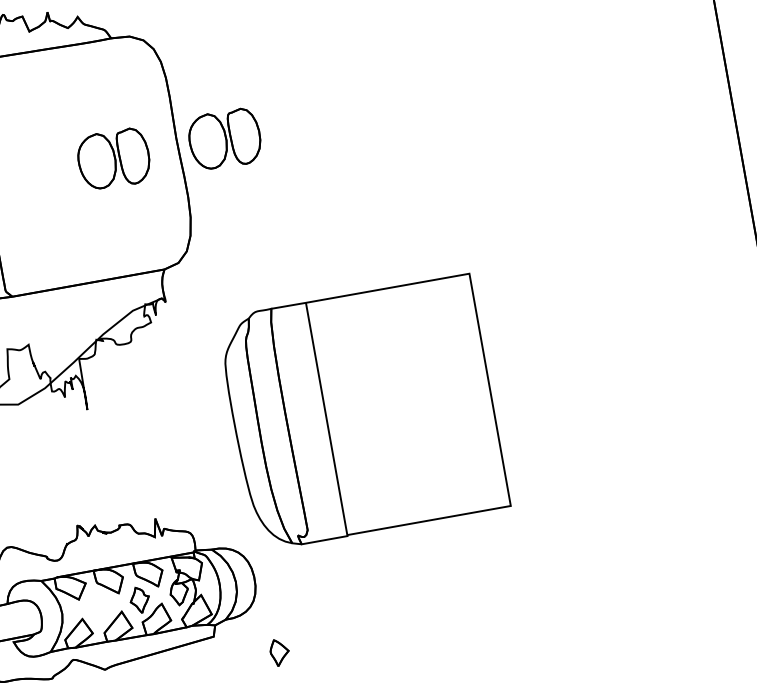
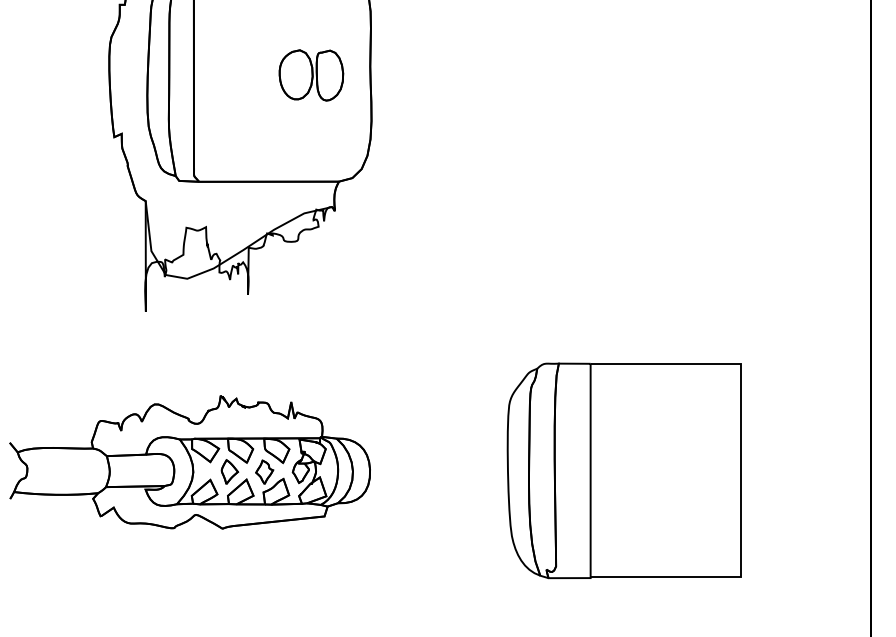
part: (225, 139) -> (413, 75), removed
part: (362, 412) -> (623, 470), moved
part: (279, 652) -> (229, 471), moved

